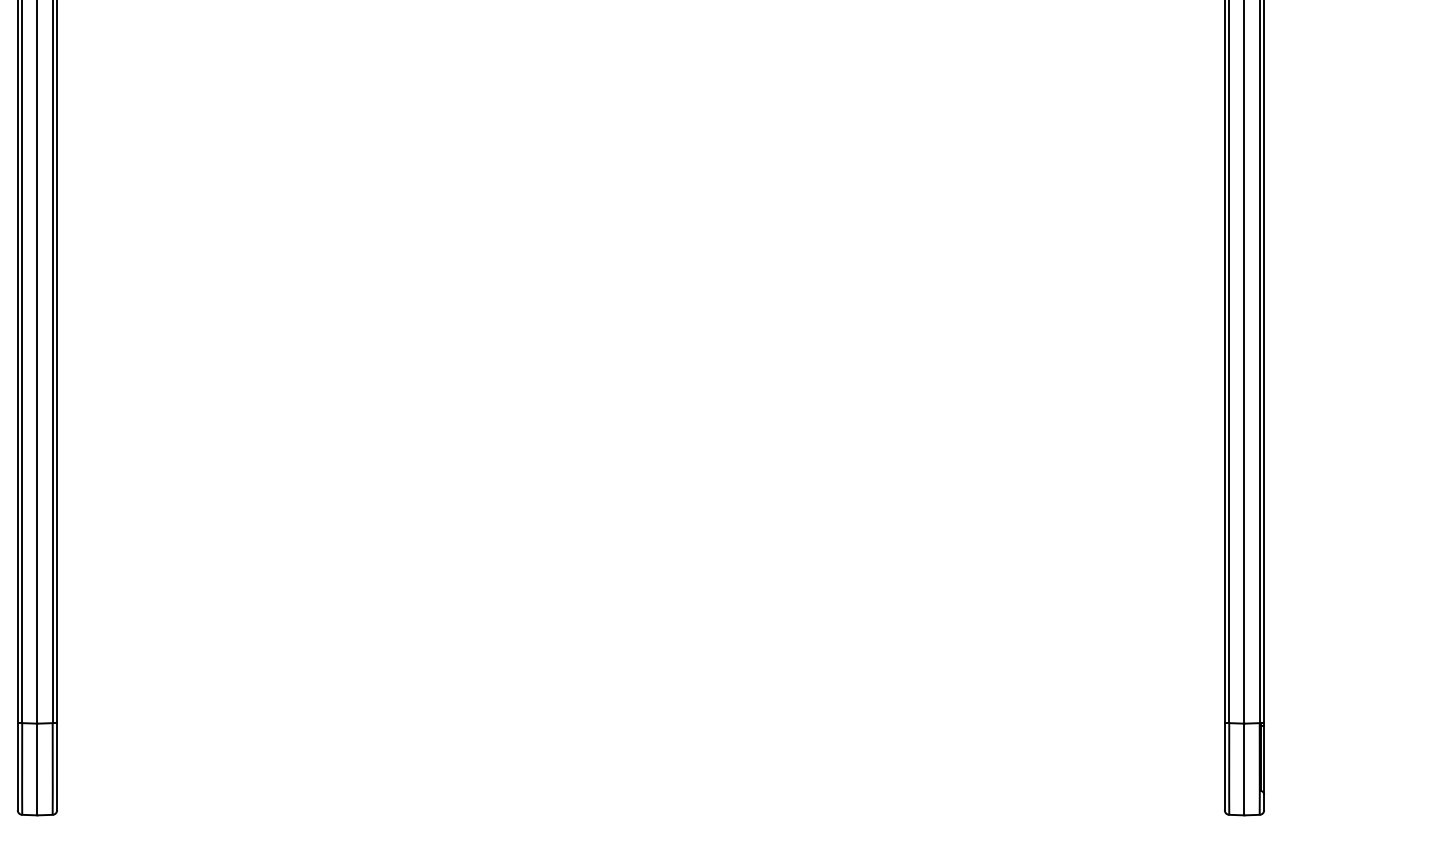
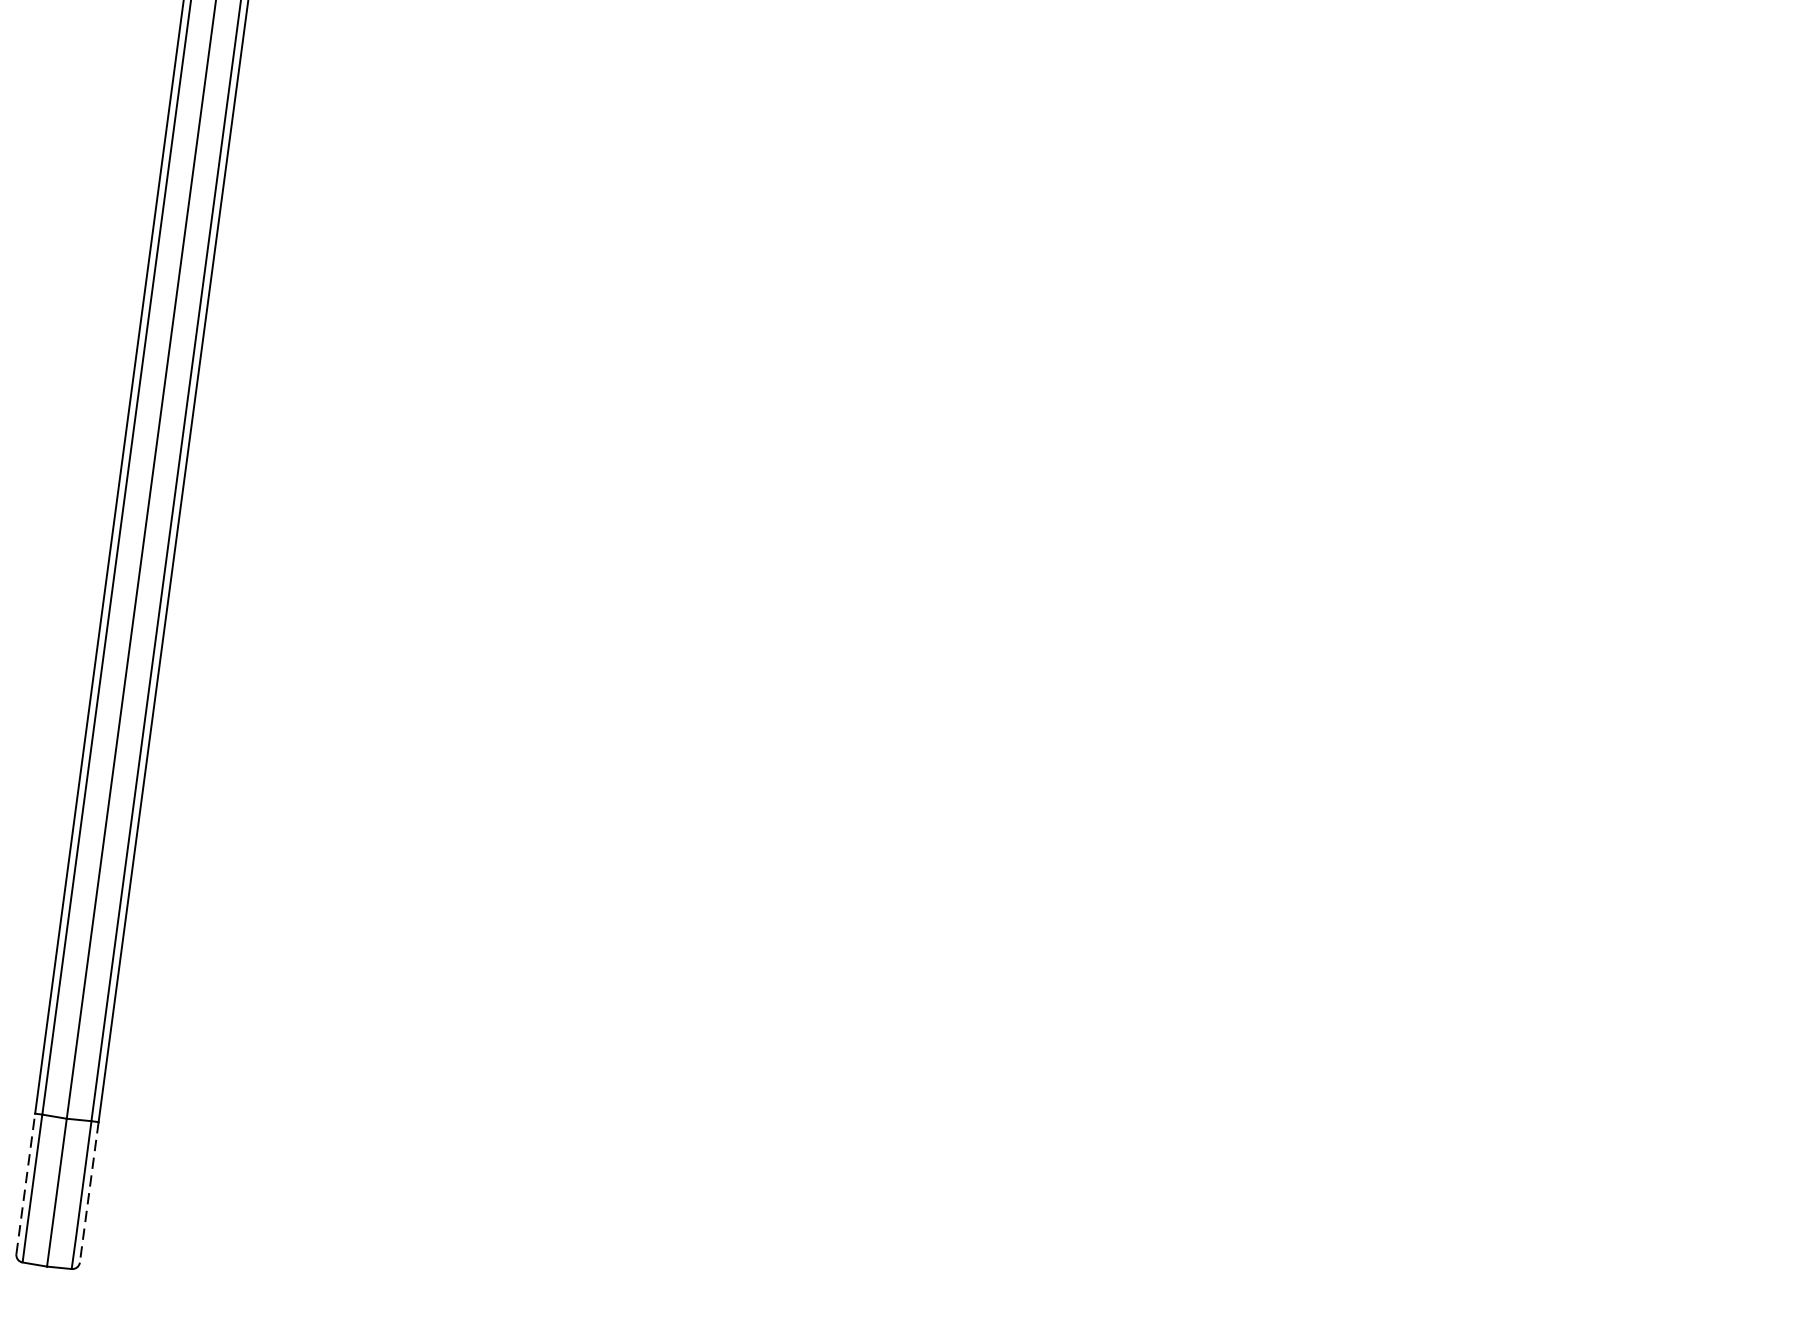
line: (17, 766) -> (25, 1183), solid -> dashed
line: (57, 766) -> (89, 1192), solid -> dashed

